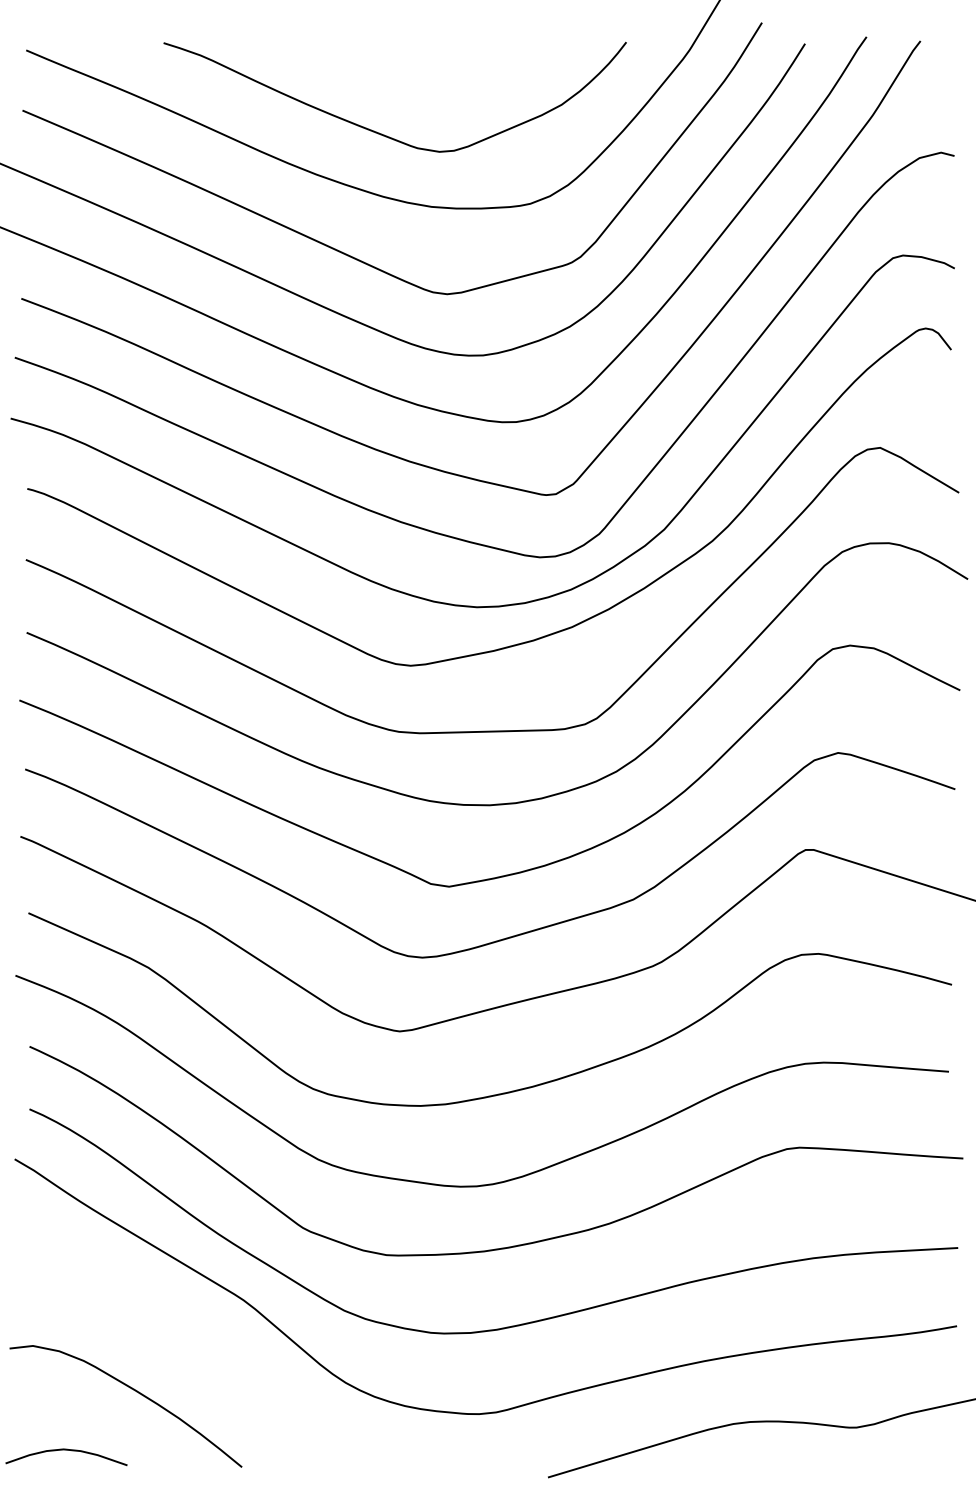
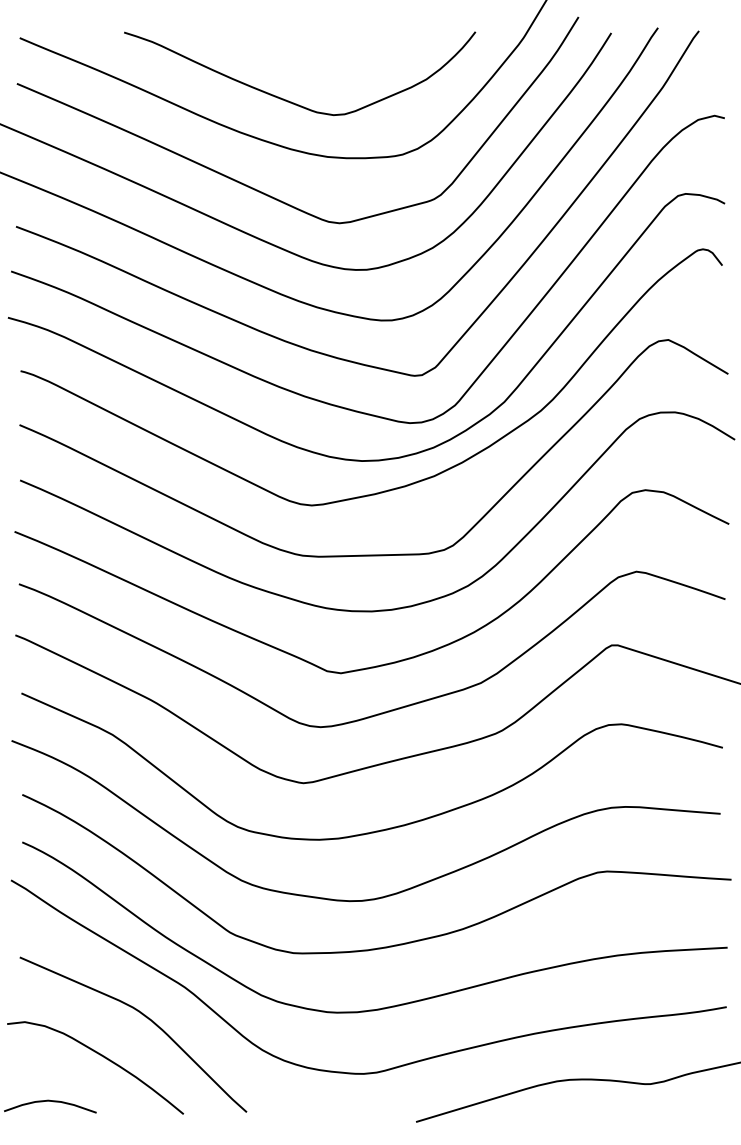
curve: (191, 1339) -> (145, 1017), added

